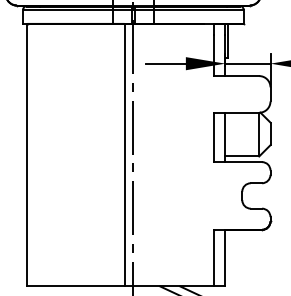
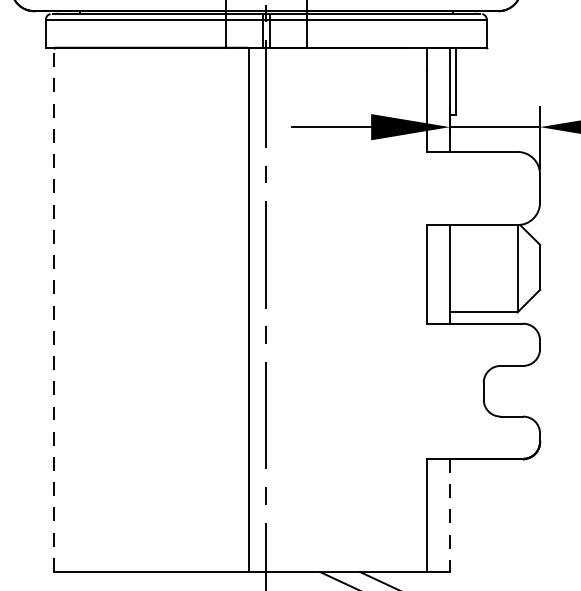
line: (27, 154) -> (54, 308), solid -> dashed
line: (225, 258) -> (450, 516), solid -> dashed

